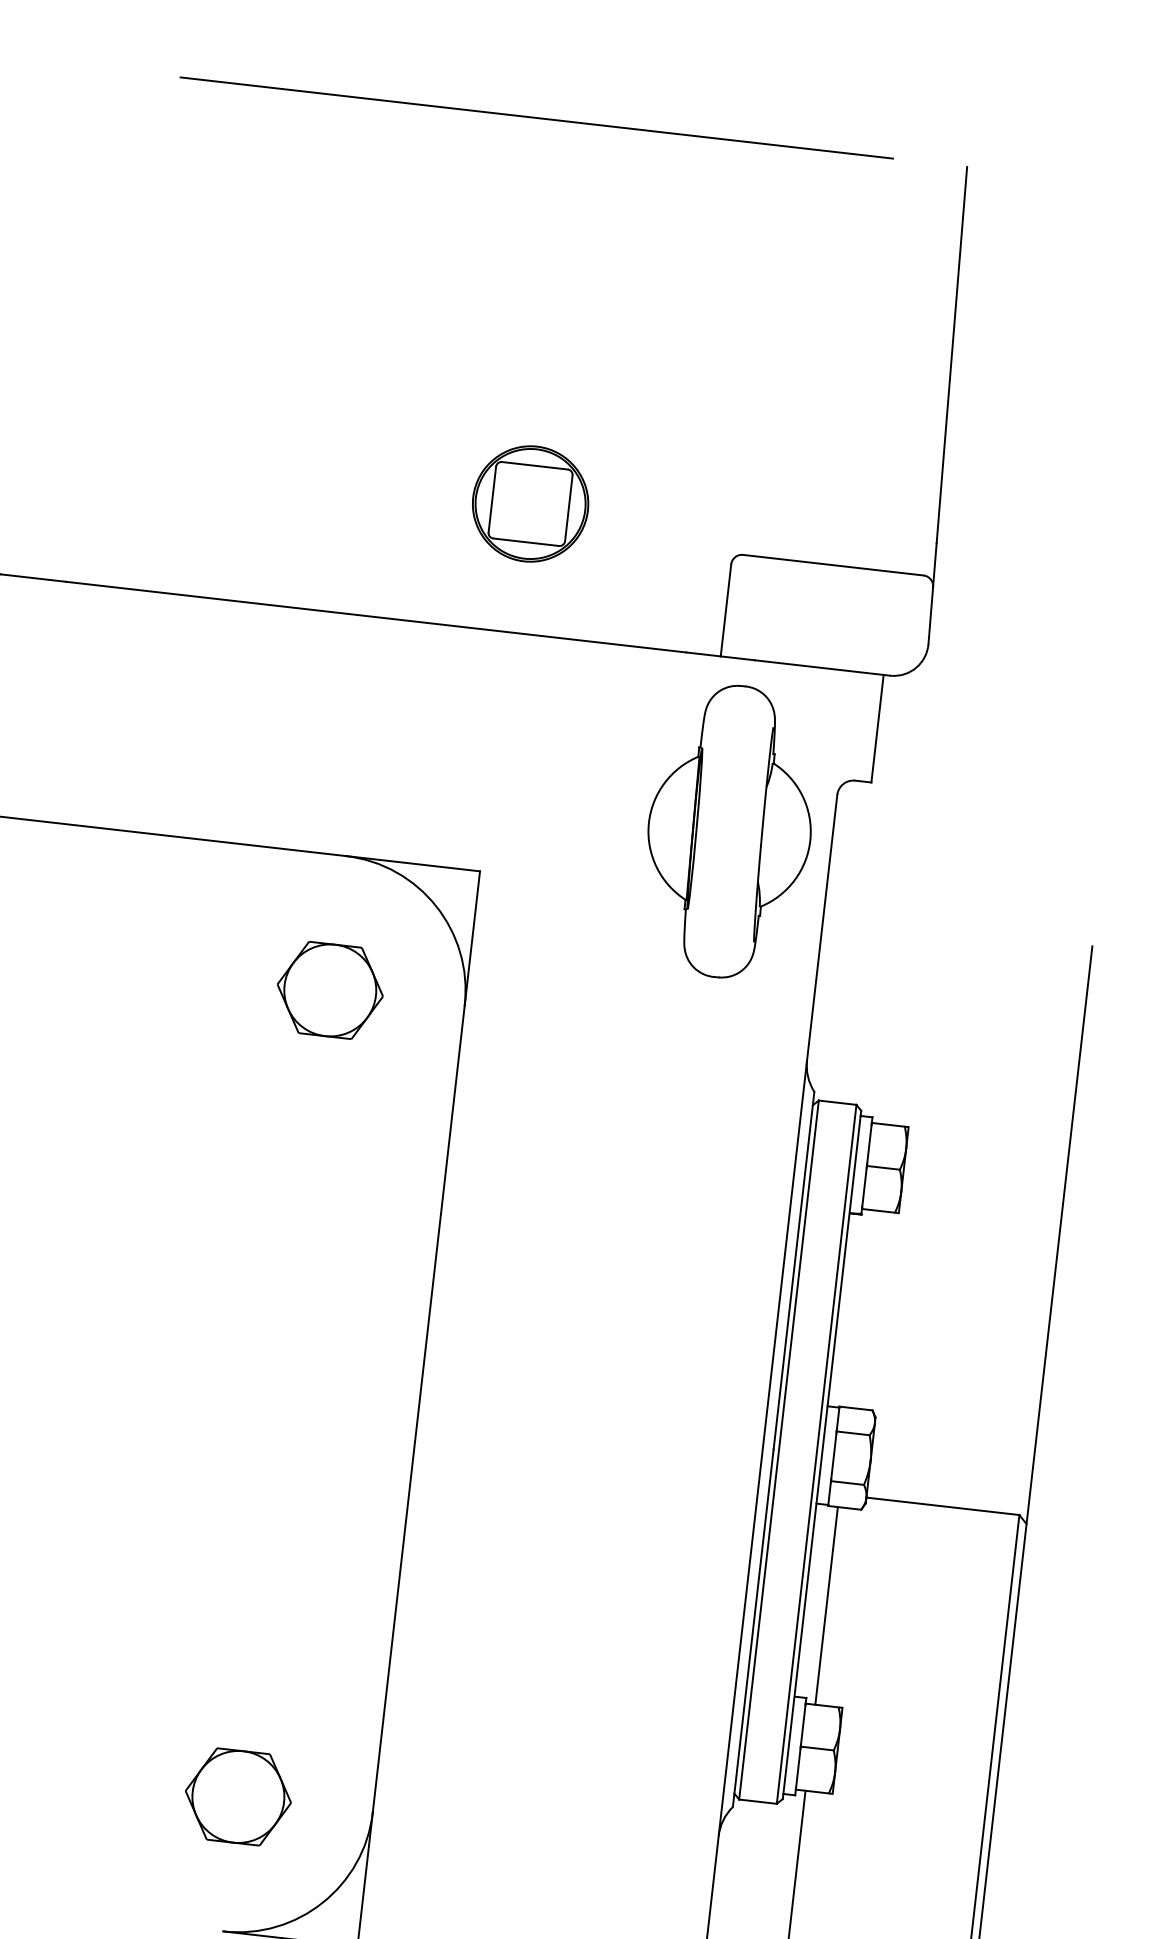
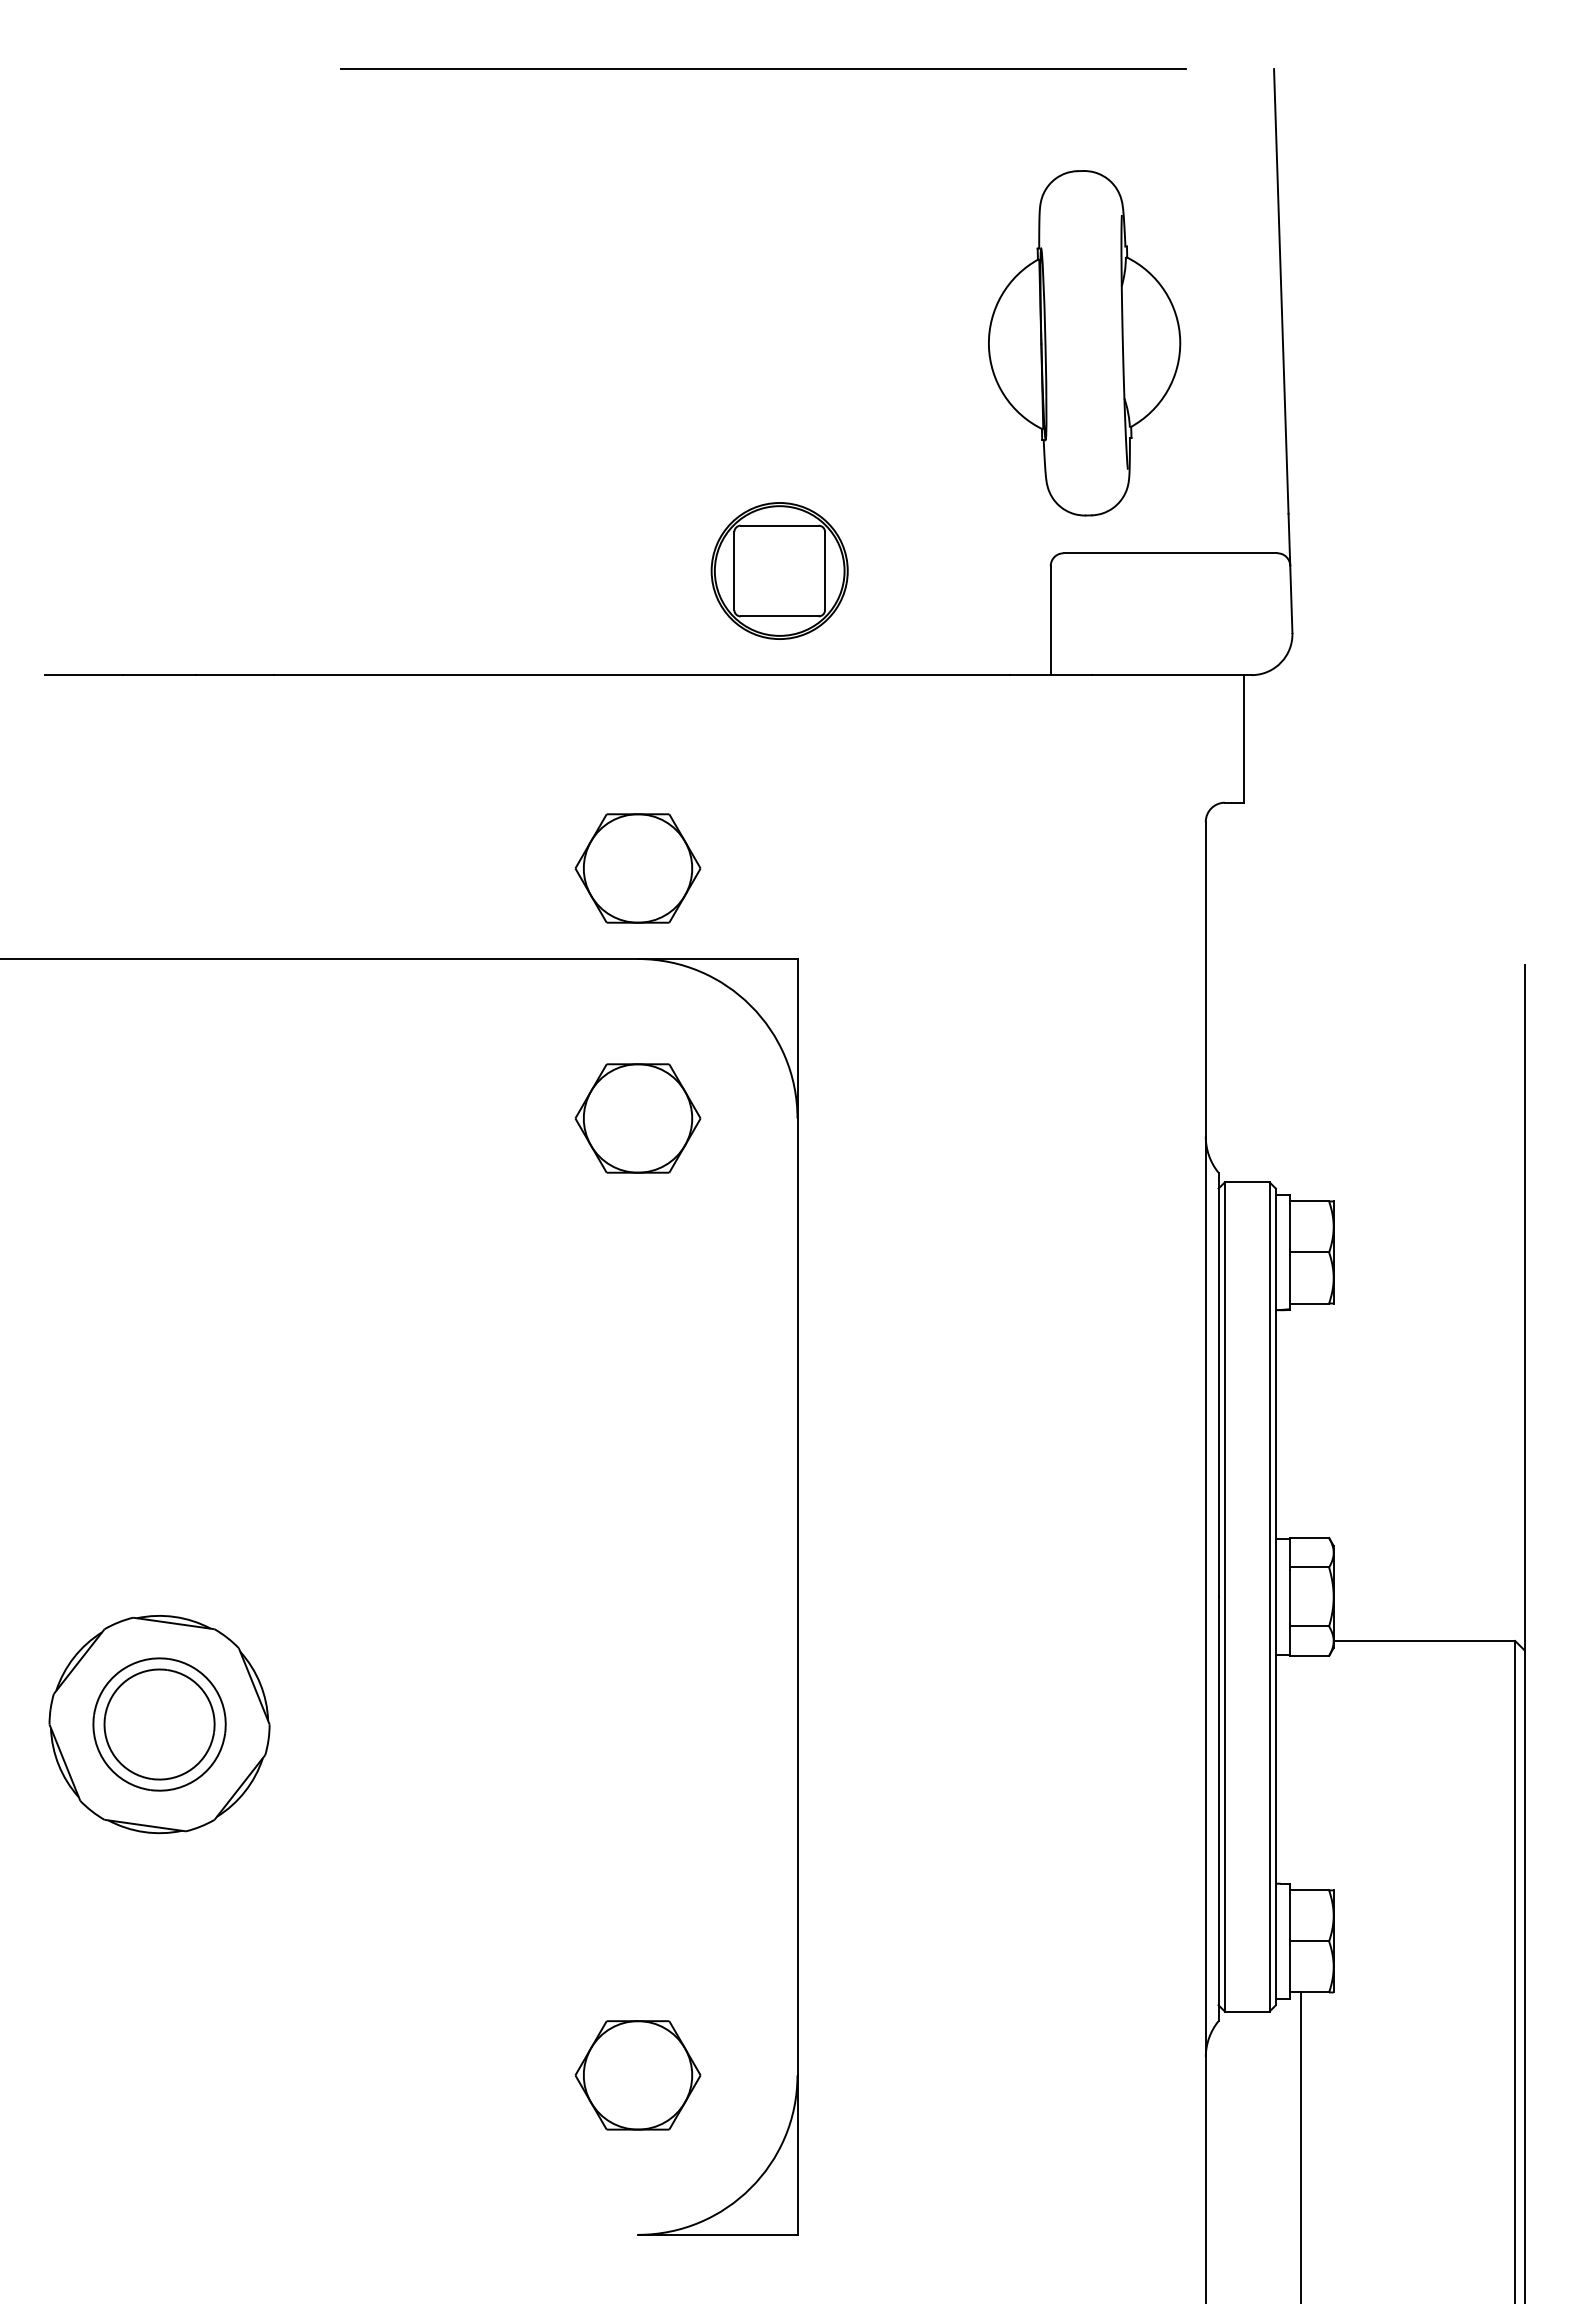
part: (530, 503) -> (779, 570), moved
part: (353, 779) -> (637, 868), added
part: (729, 831) -> (1084, 343), moved
line: (826, 1605) -> (1301, 1772), removed

